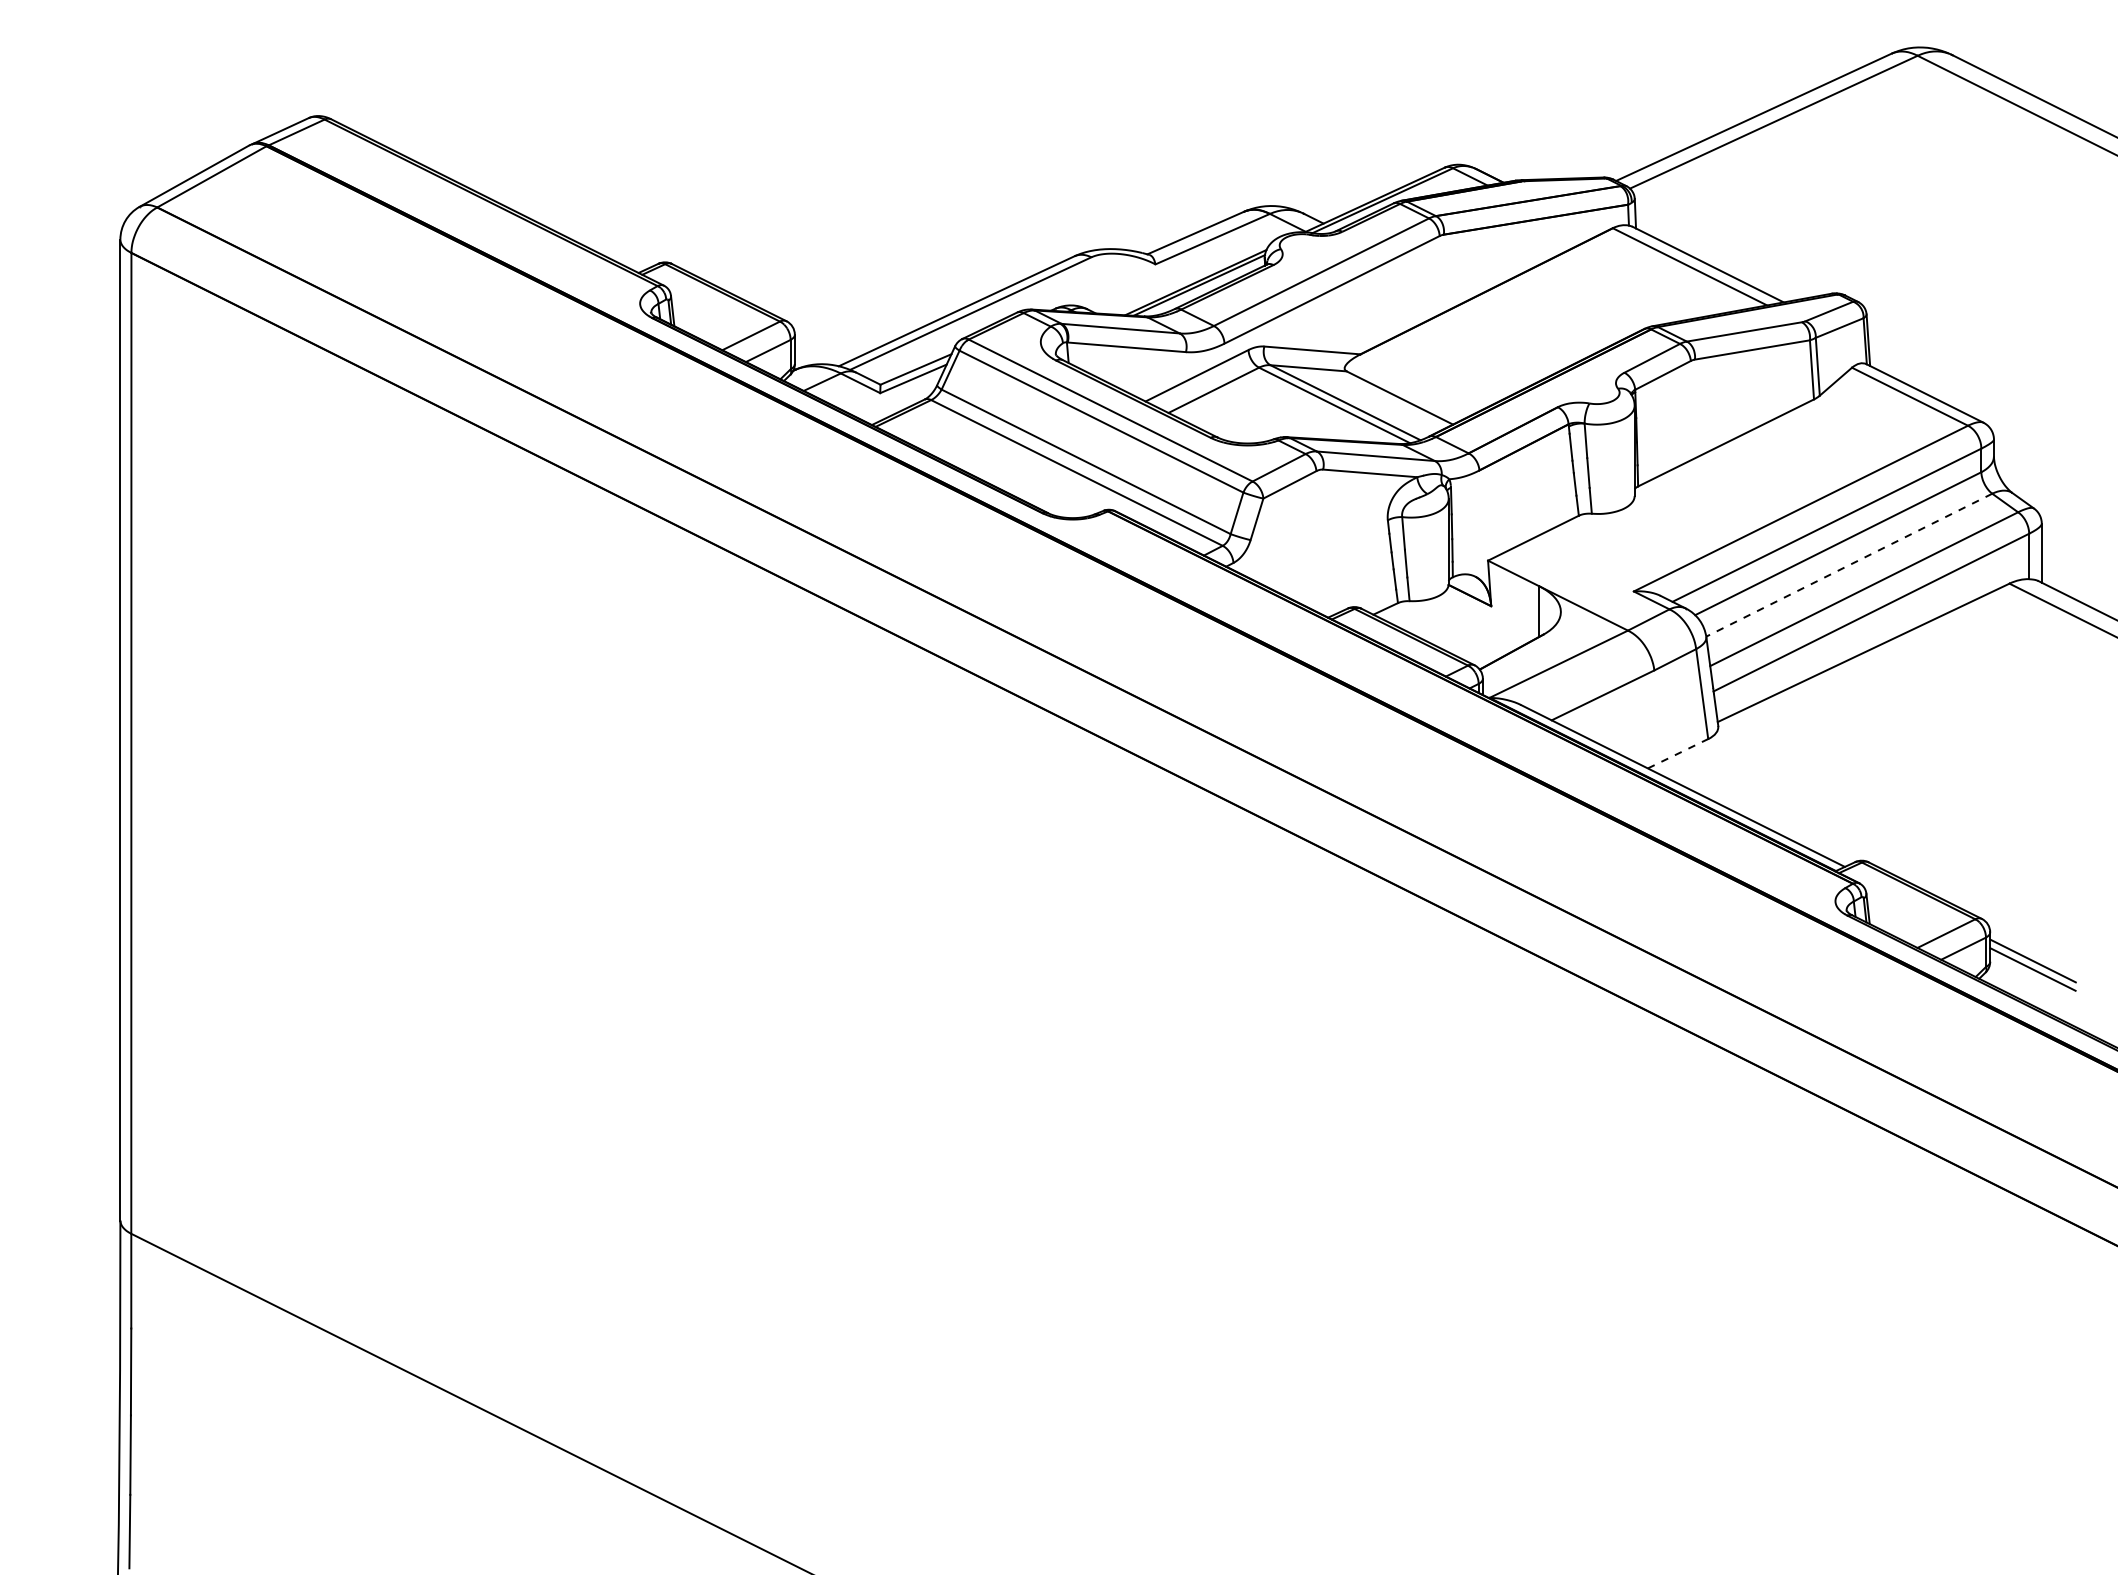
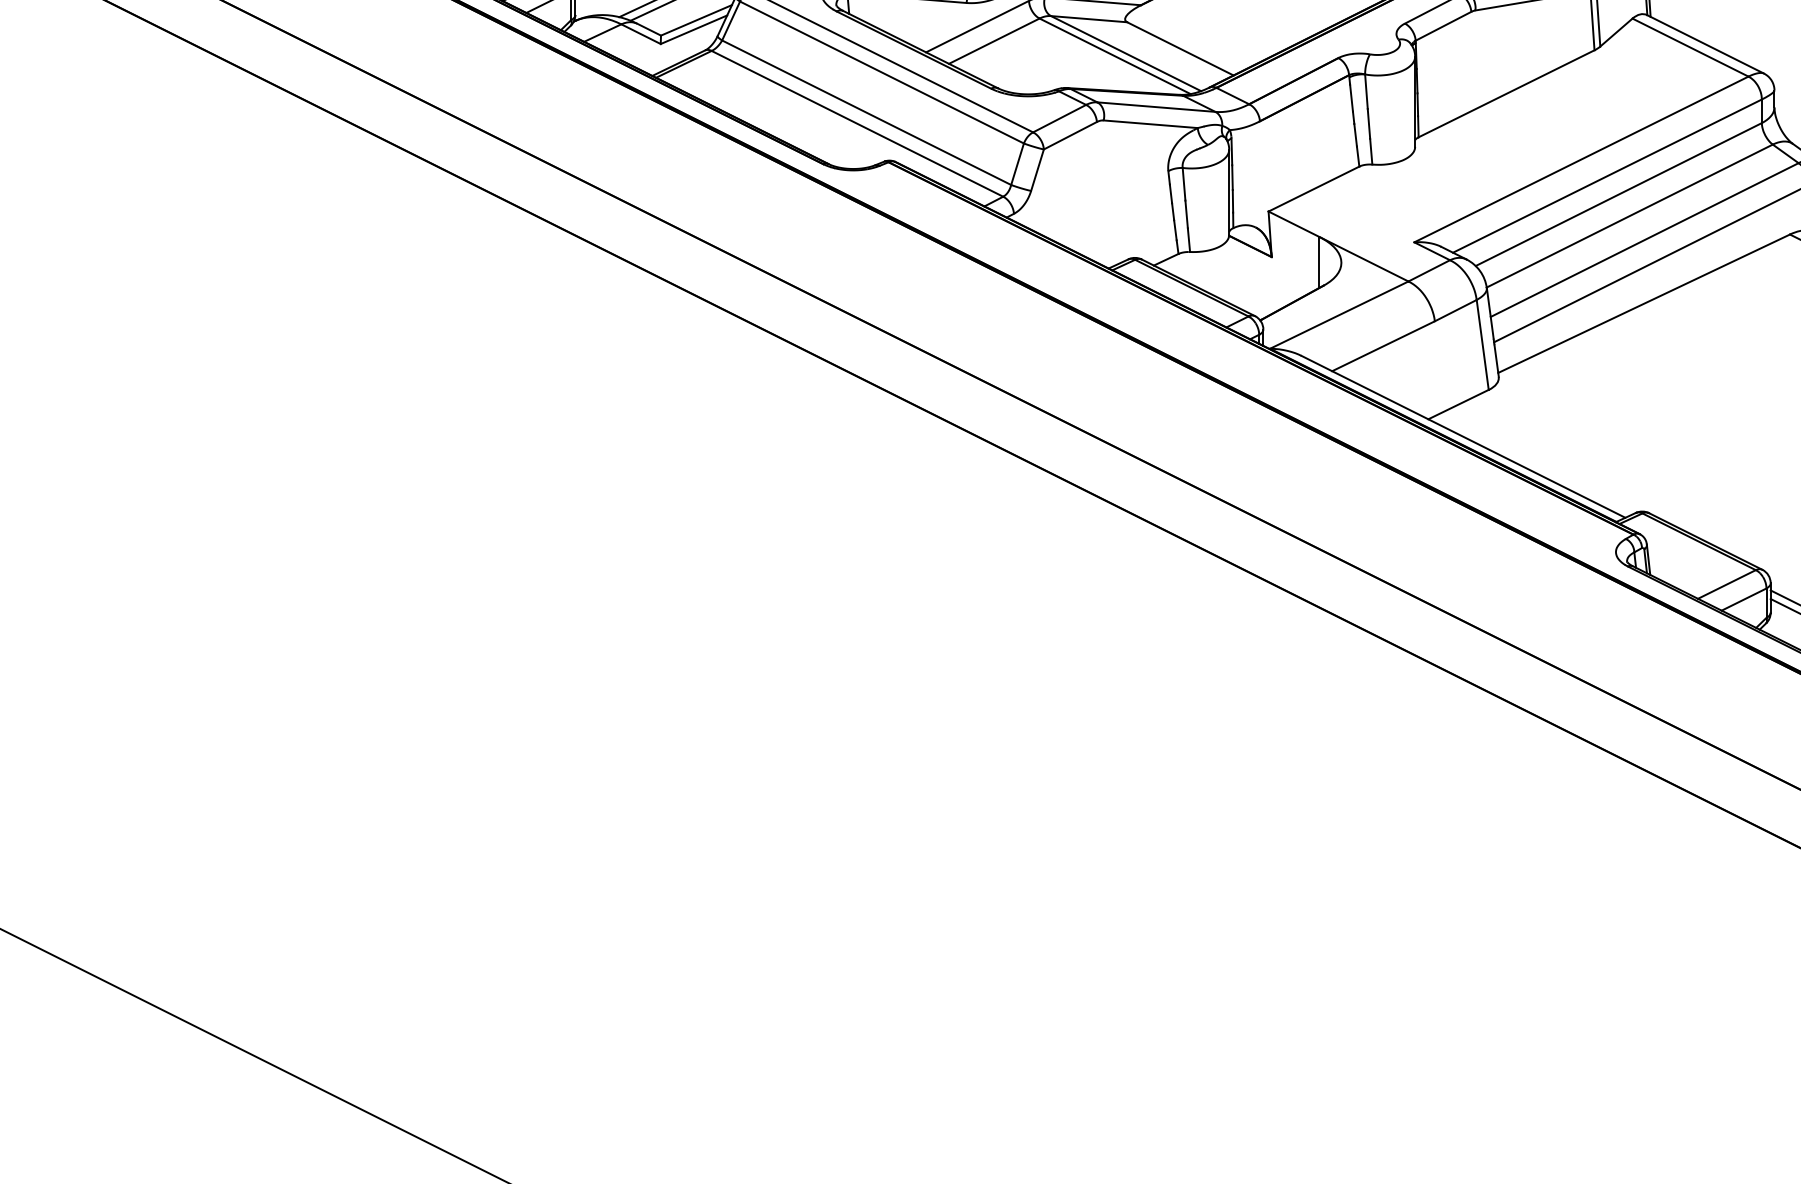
line: (1849, 565) -> (1630, 216), dashed -> solid
line: (1678, 753) -> (1459, 404), dashed -> solid

